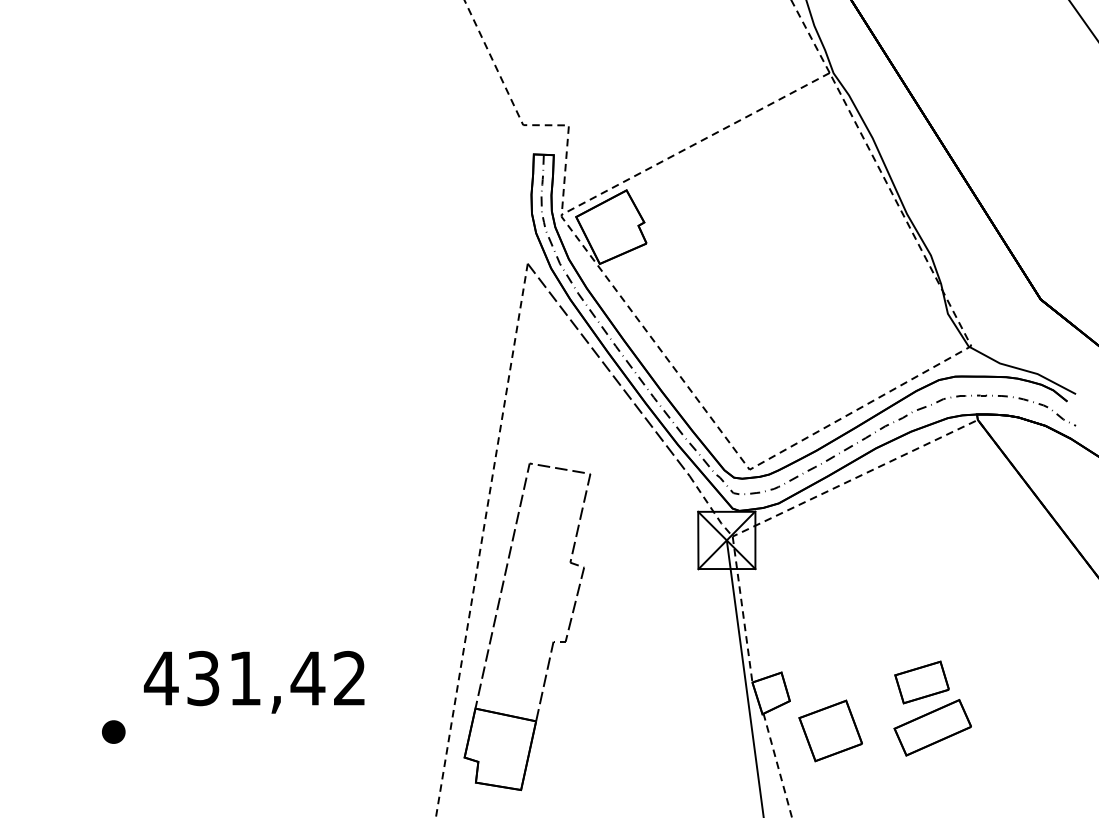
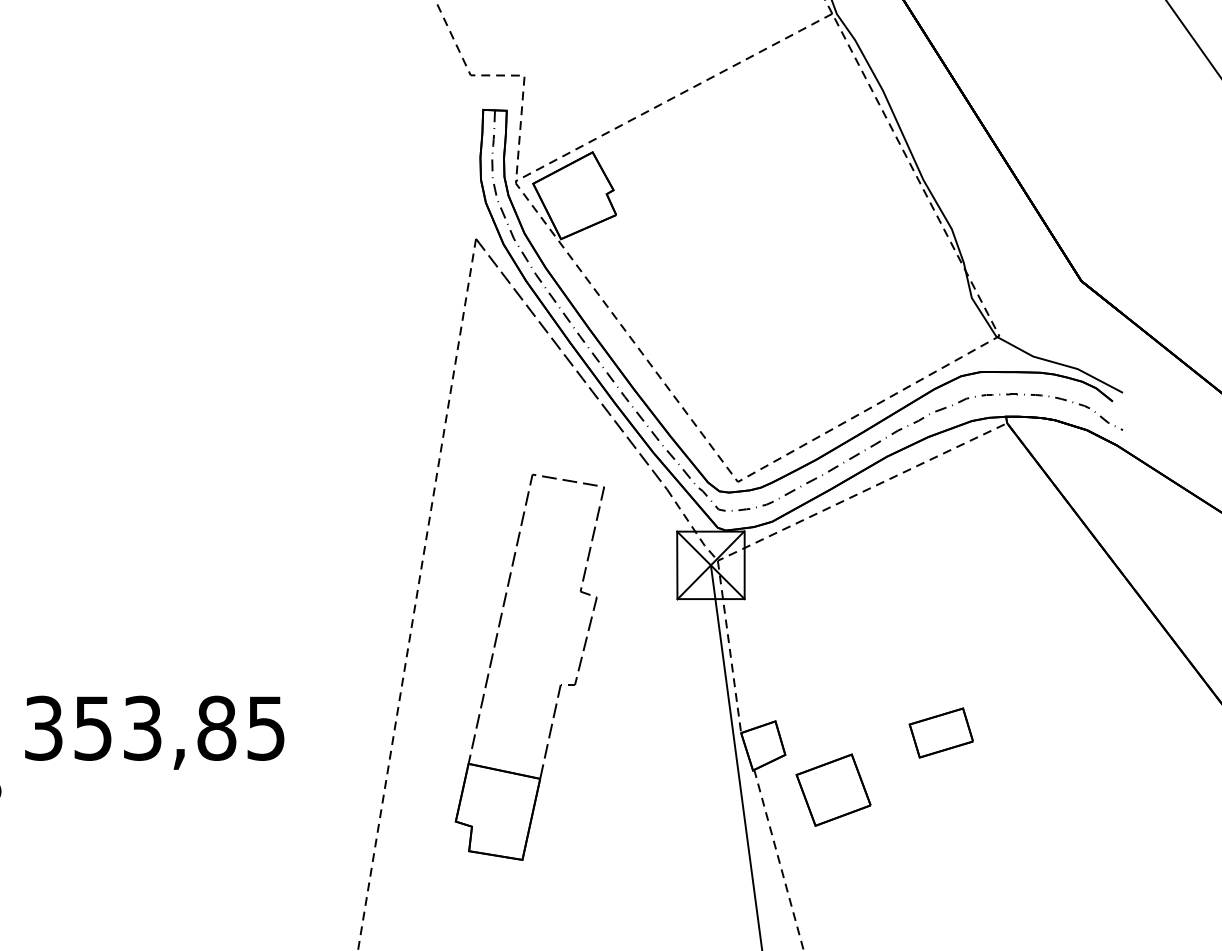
part: (552, 641) -> (559, 684), moved
text: (254, 678) -> (153, 728), 431,42 -> 353,85
part: (932, 727) -> (953, 786), removed

